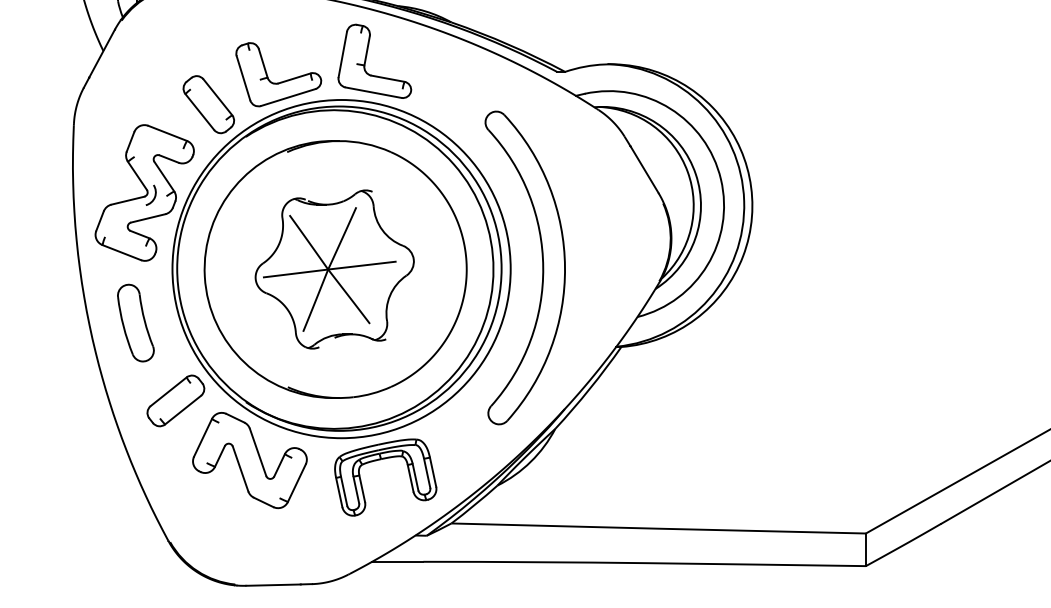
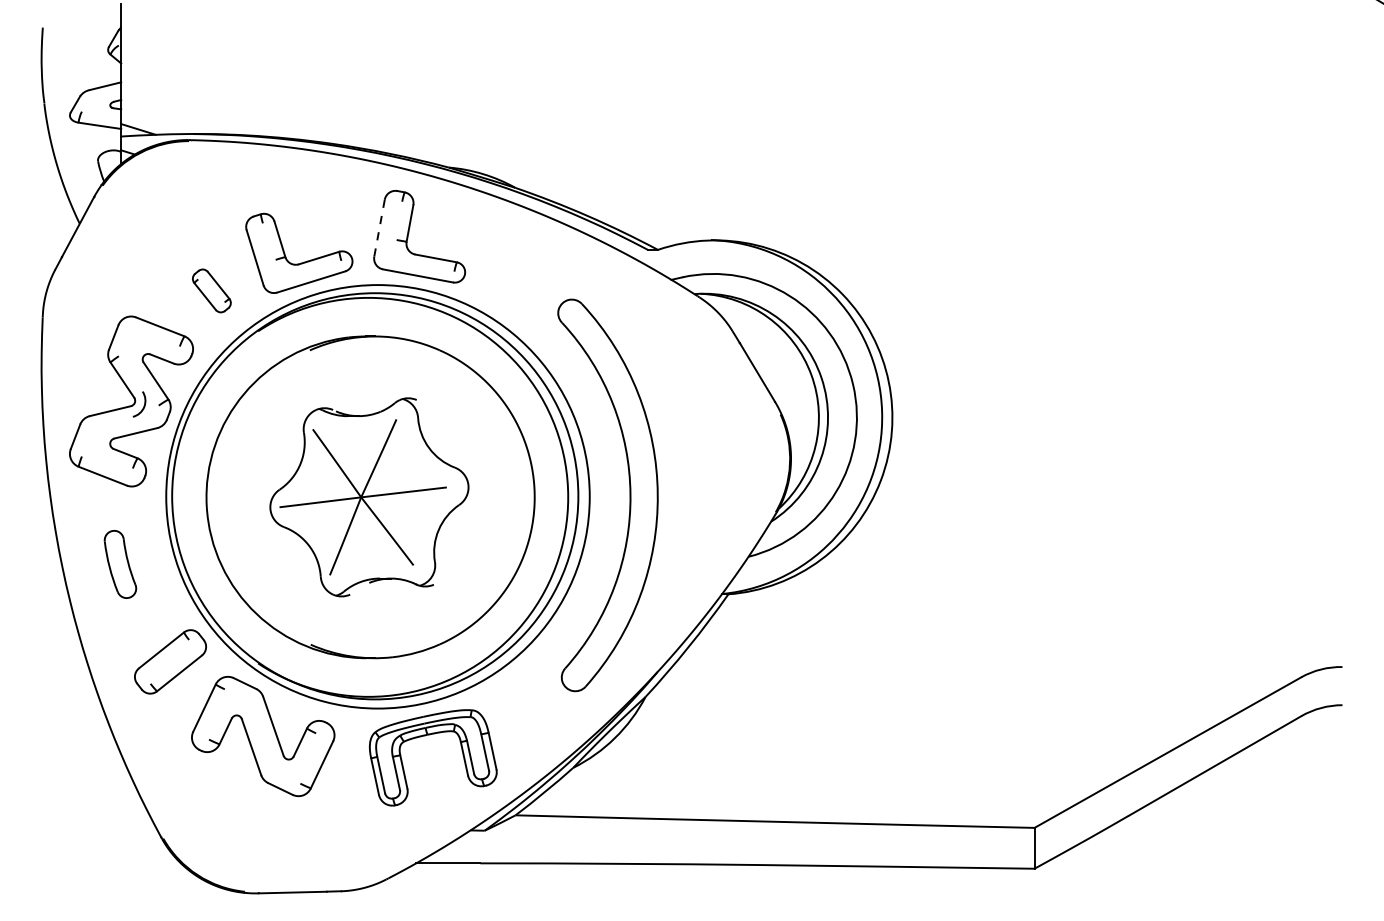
line: (342, 54) -> (379, 228), solid -> dashed
part: (208, 104) -> (211, 290), size x0.6
part: (135, 323) -> (120, 564), size x0.7

